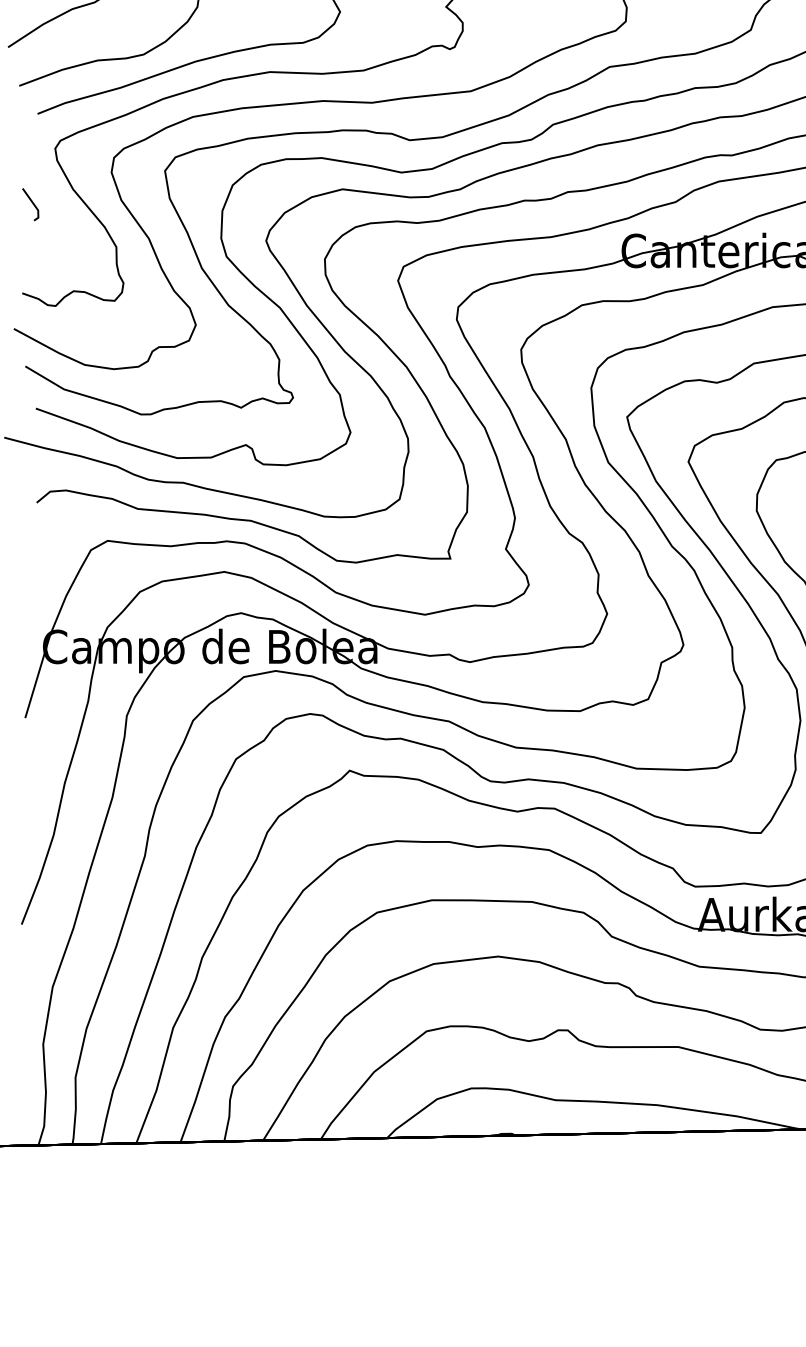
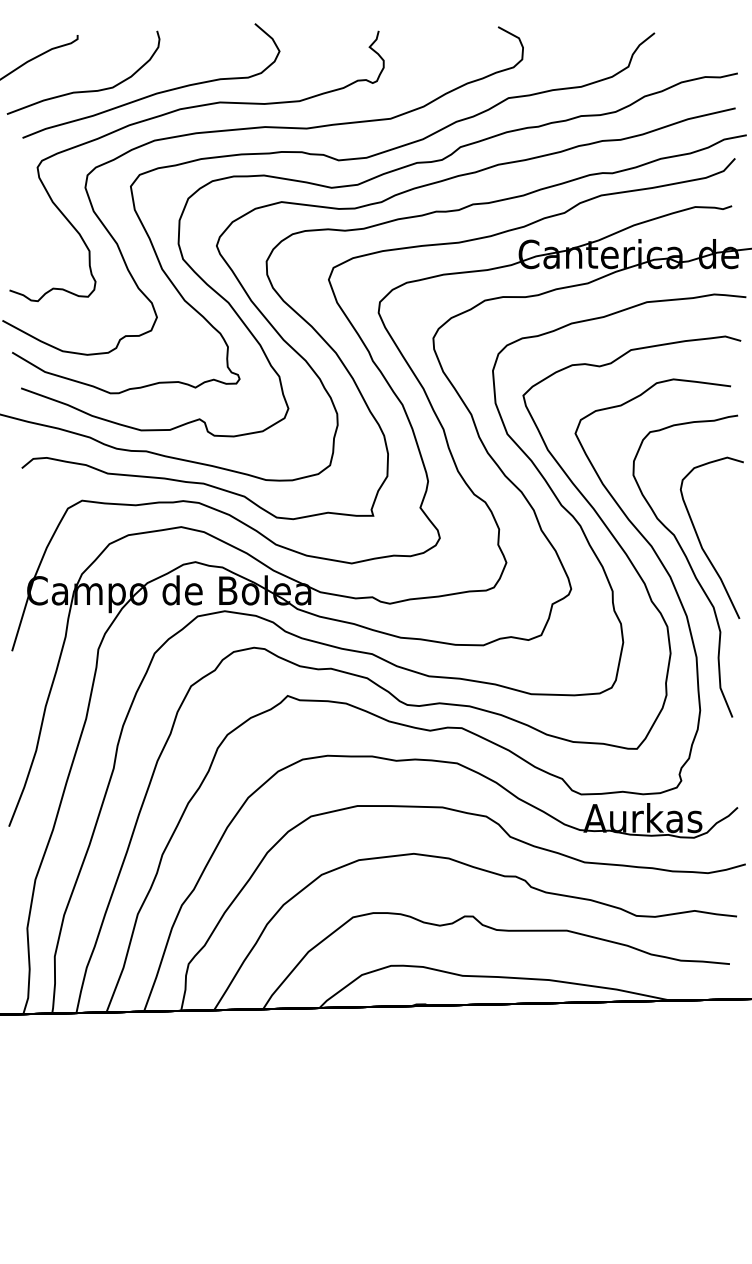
line: (32, 205) -> (18, 215), removed

